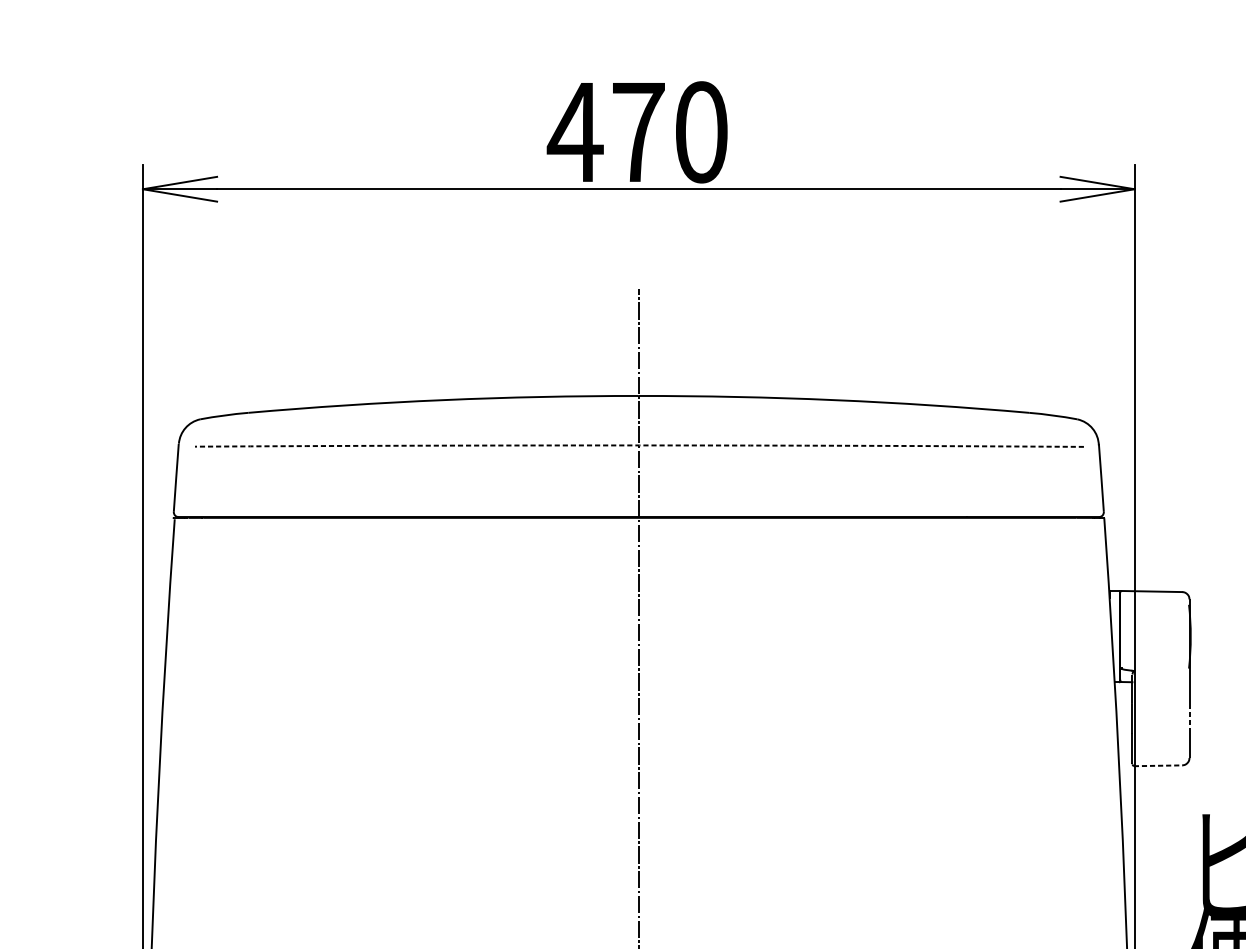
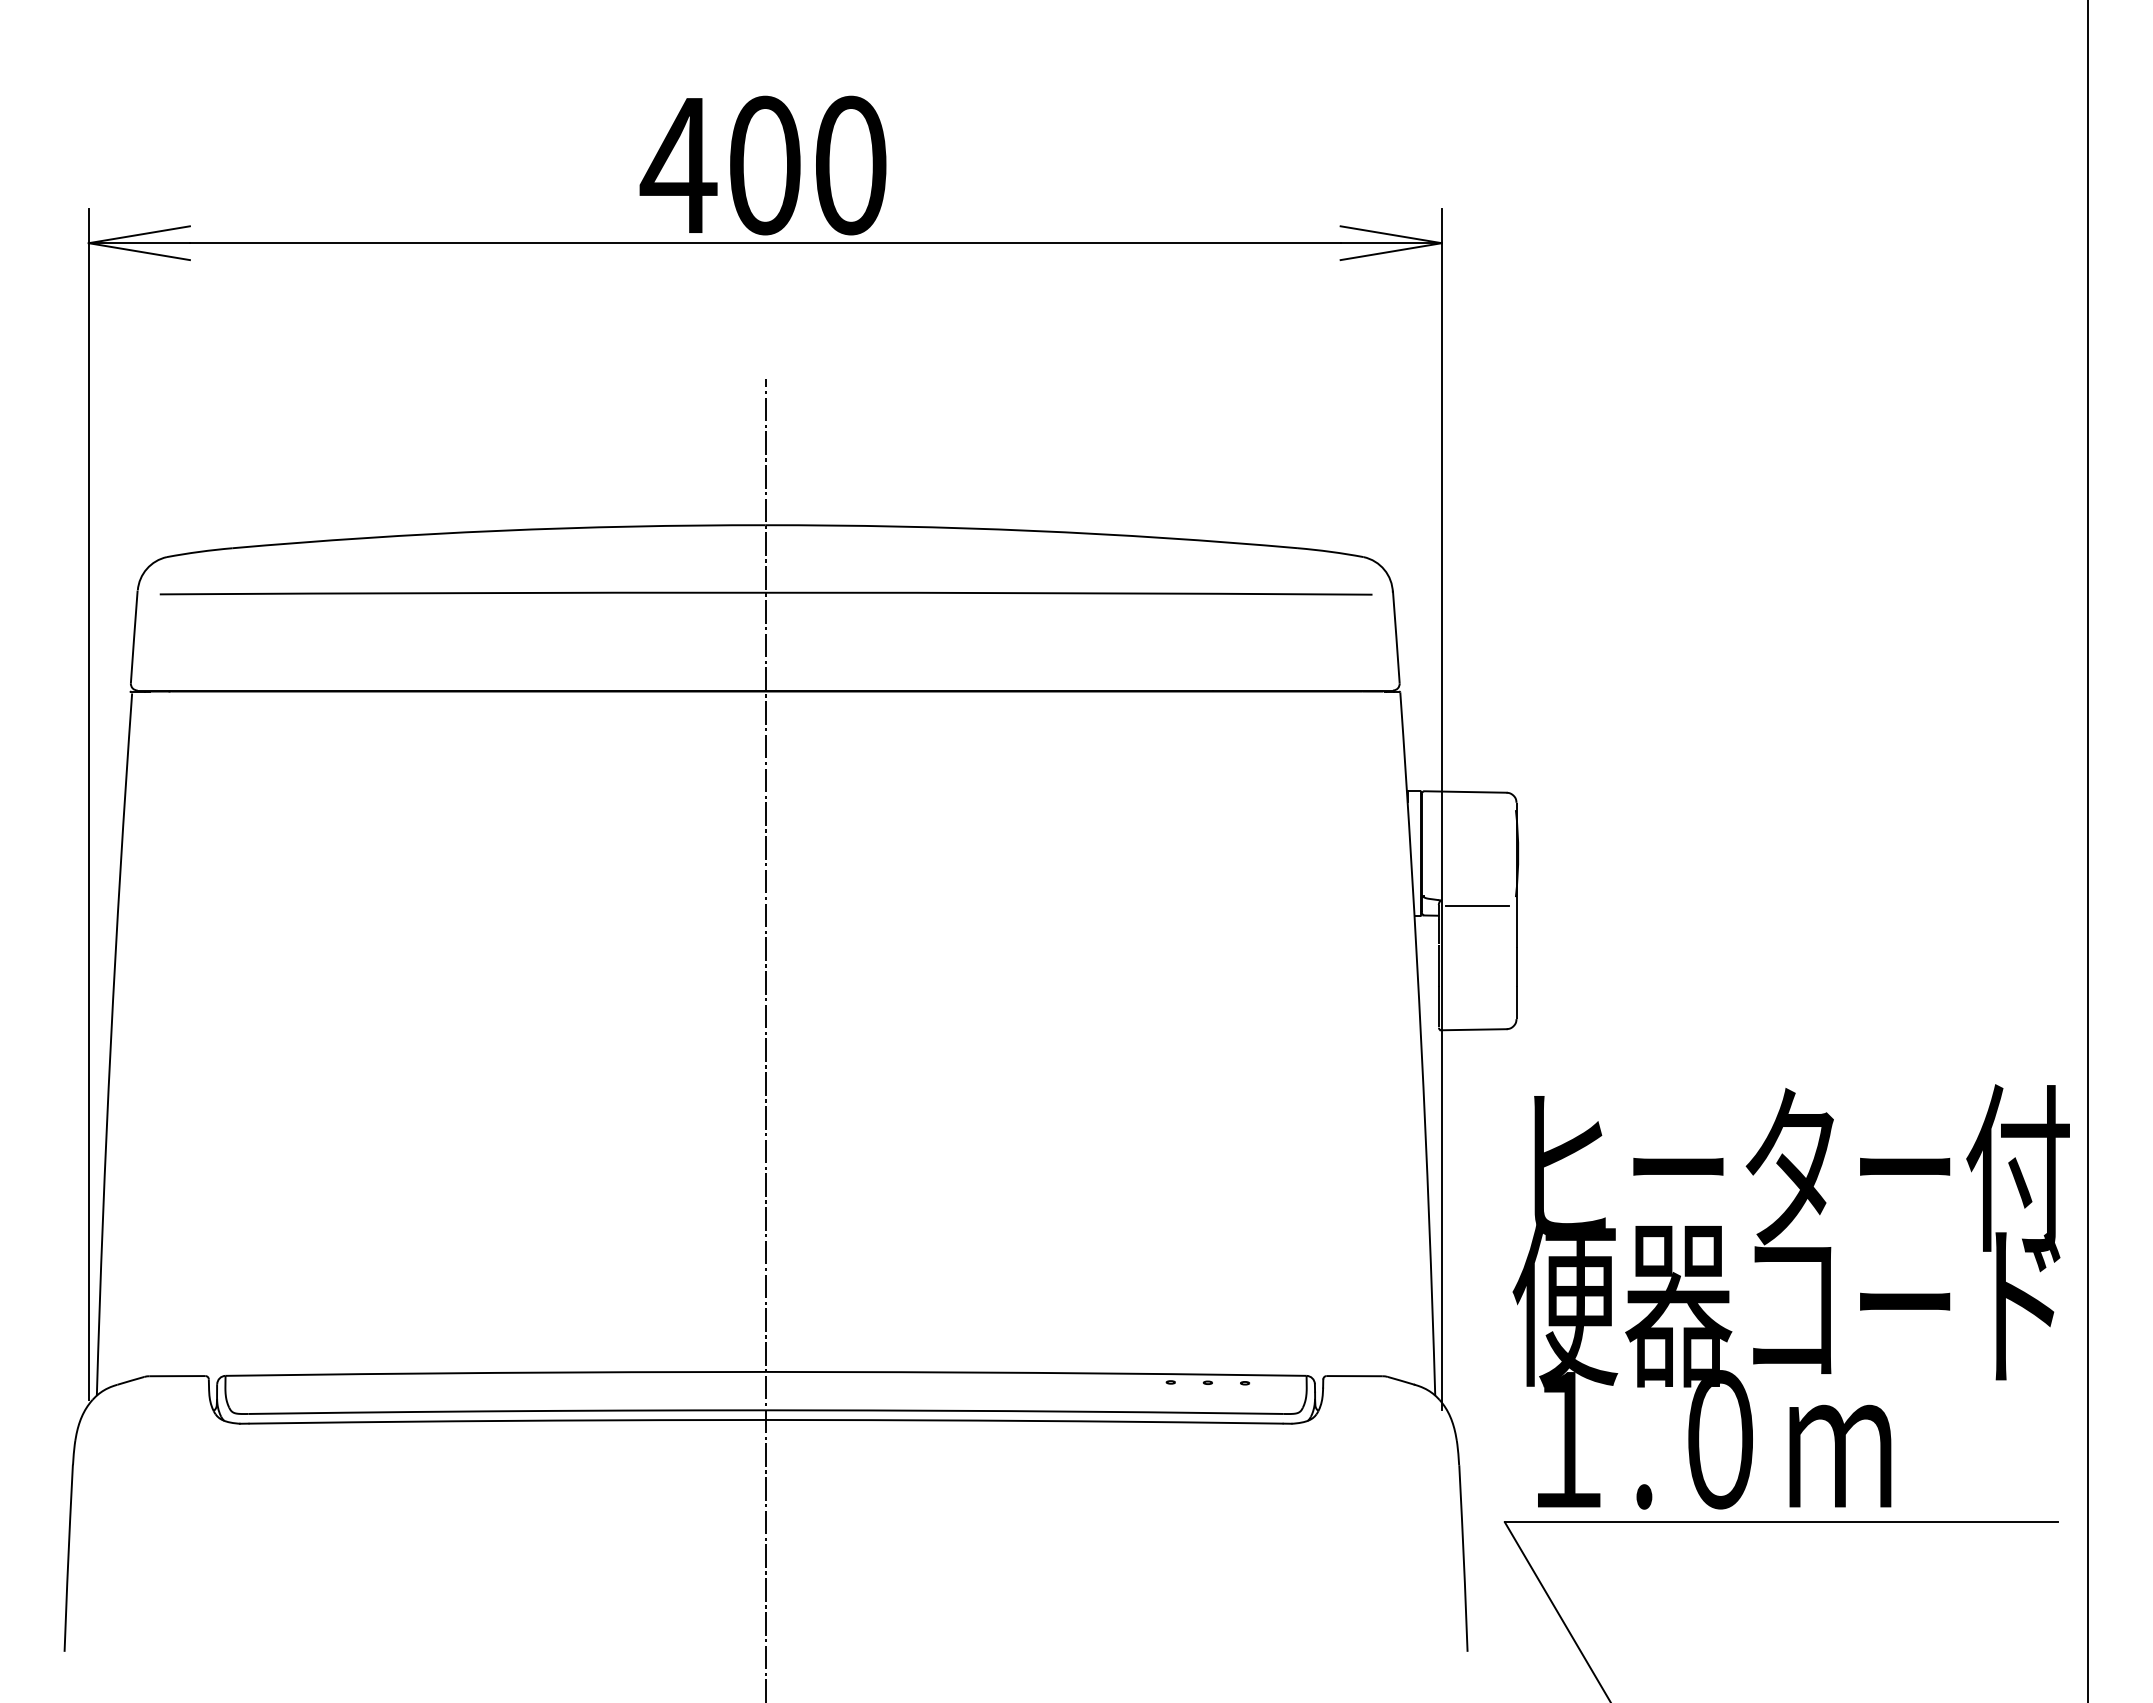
text: (638, 132) -> (765, 165), 470 -> 400
arc: (639, 445) -> (766, 592), dashed -> solid
line: (1160, 674) -> (1477, 905), added
line: (1189, 719) -> (1516, 966), dashed -> solid
line: (1158, 765) -> (1474, 1029), dashed -> solid

